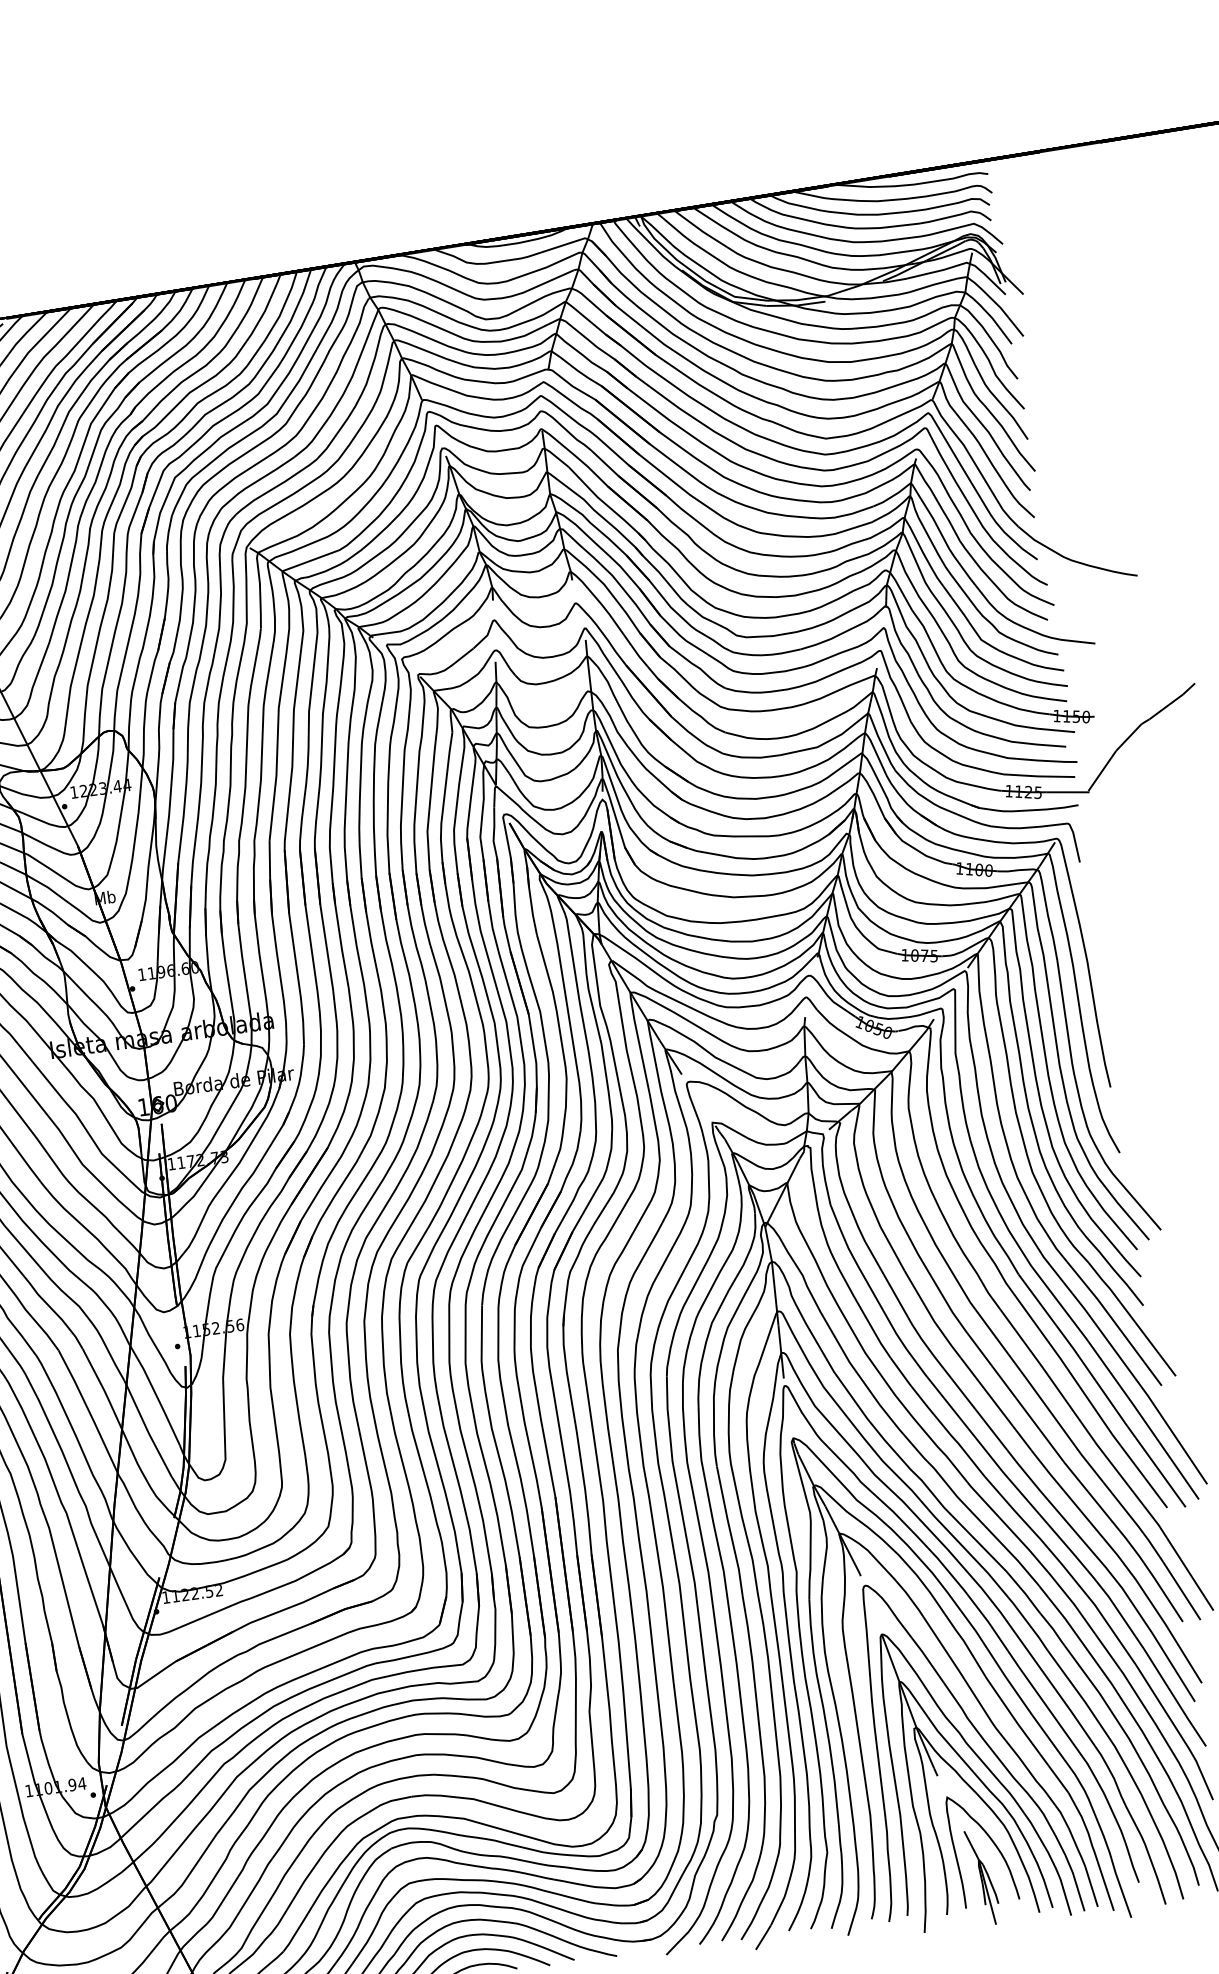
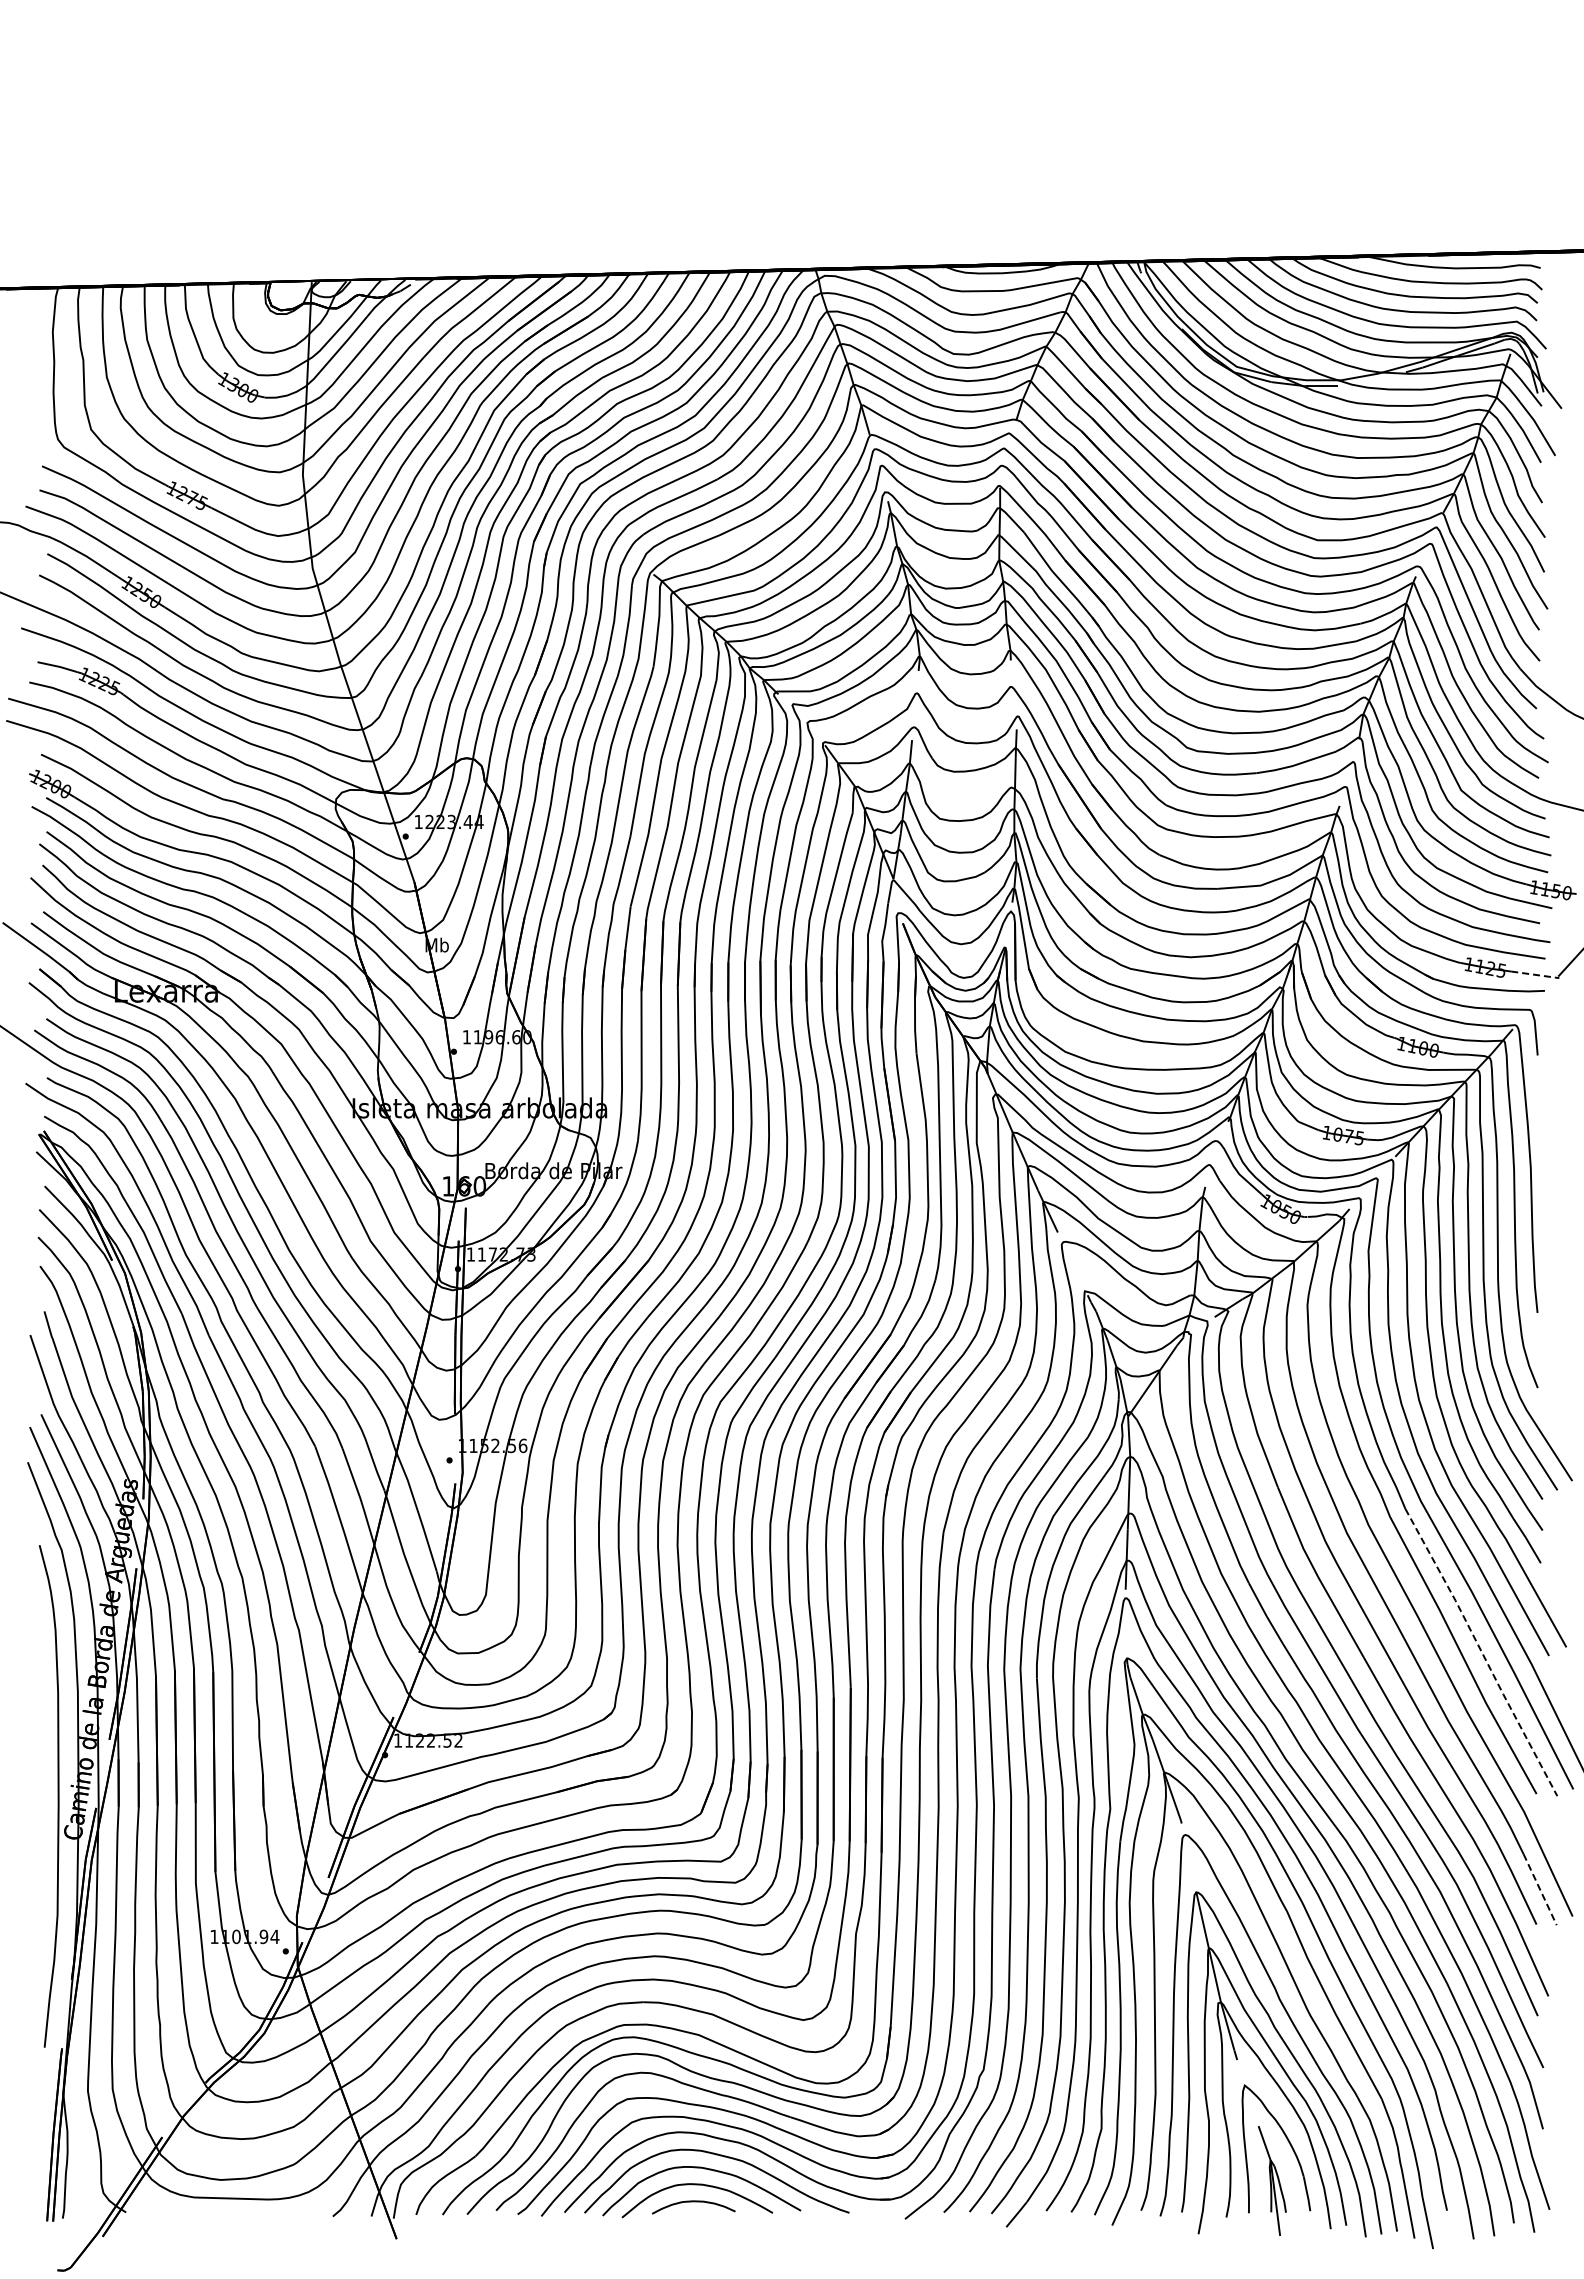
line: (1068, 791) -> (1535, 974), solid -> dashed
line: (1103, 1390) -> (1482, 1652), solid -> dashed
line: (1182, 1591) -> (1540, 1890), solid -> dashed

